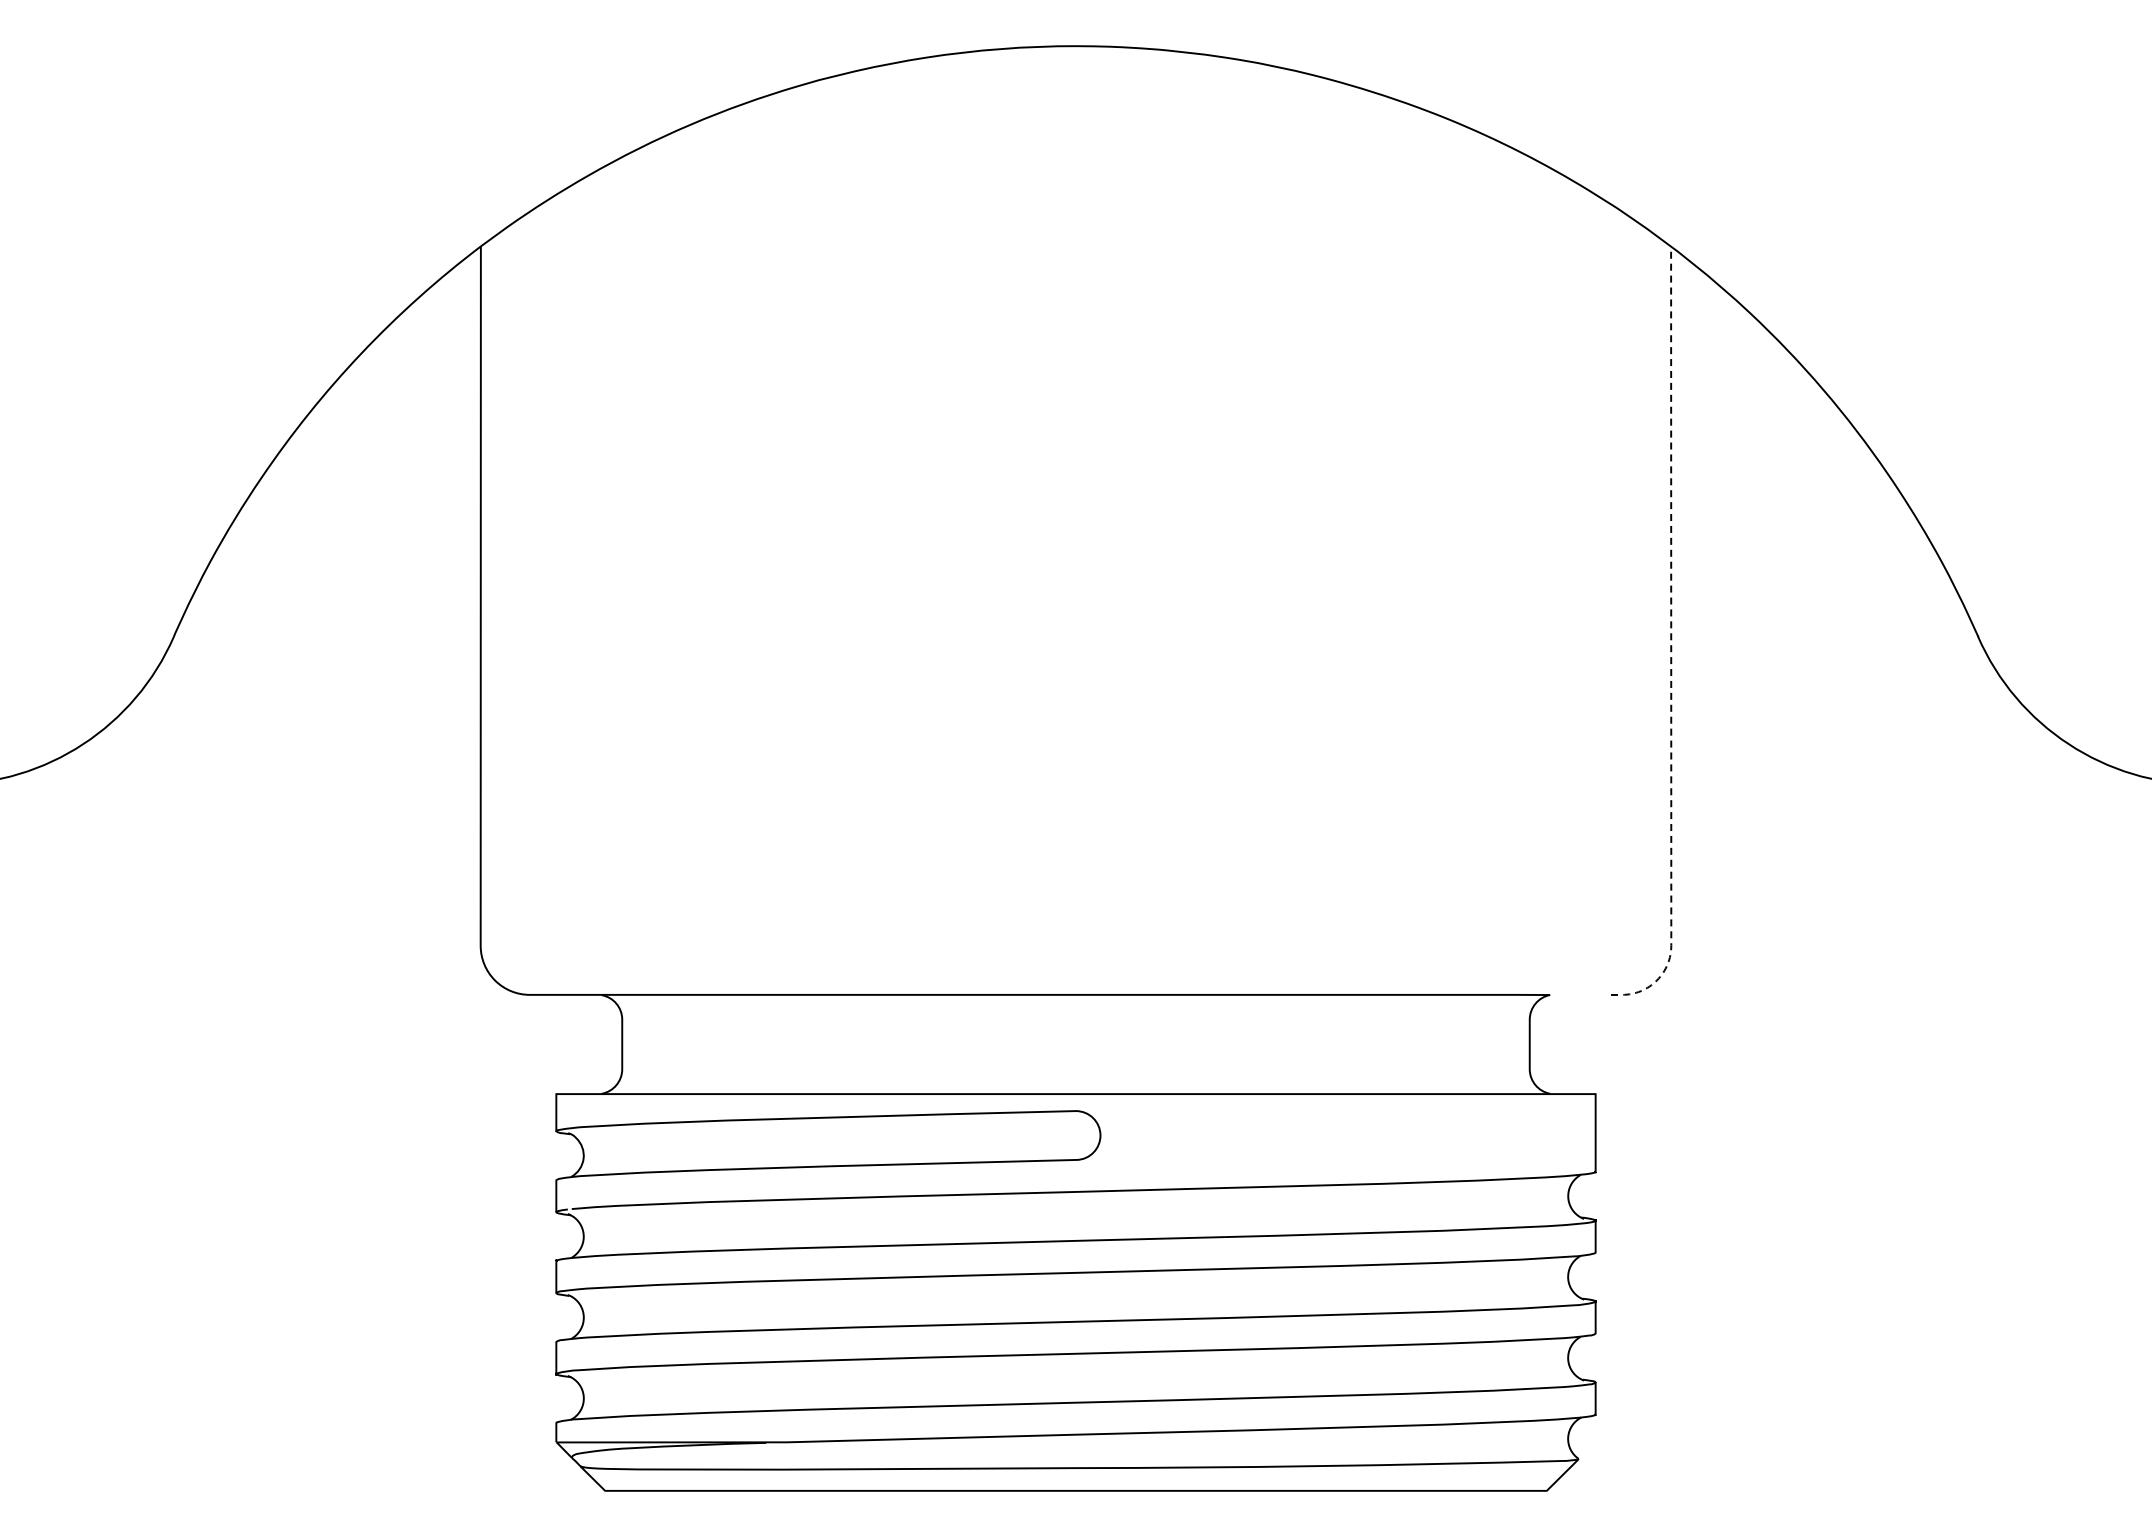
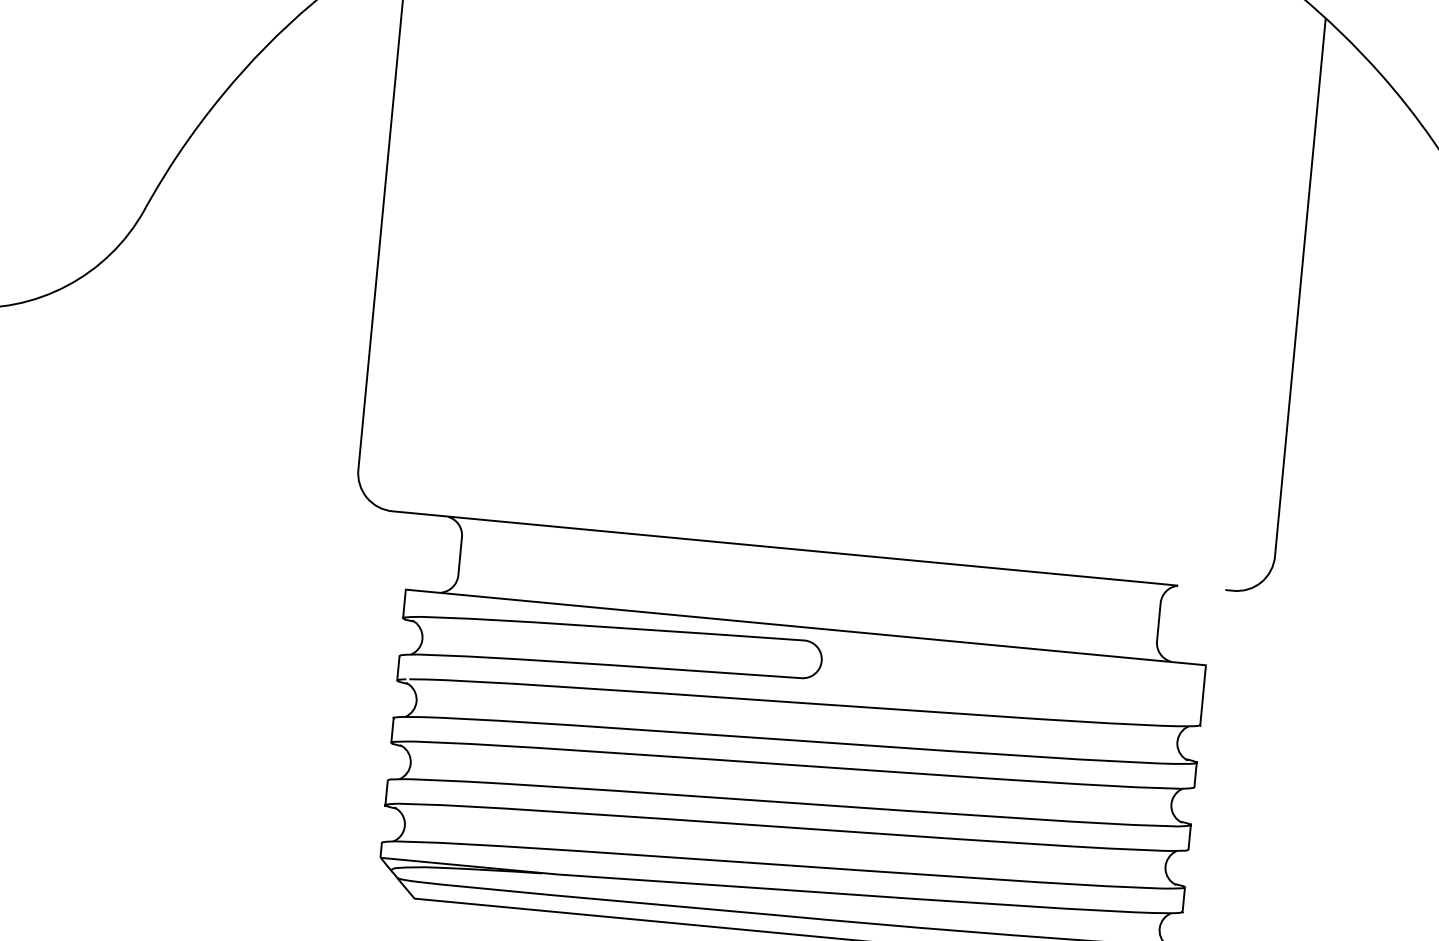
line: (1671, 650) -> (1296, 329), dashed -> solid

